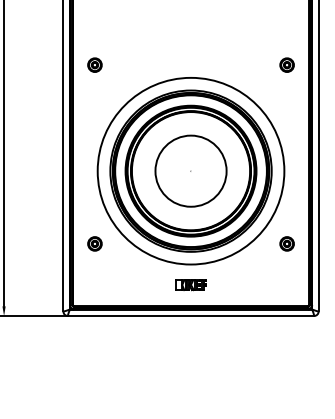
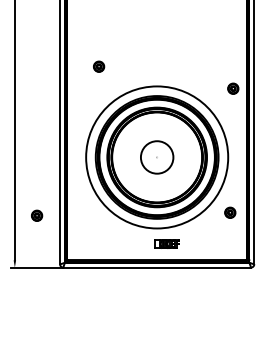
part: (95, 64) -> (99, 66), moved
part: (287, 64) -> (233, 88), moved
circle: (191, 171) -> (157, 157), size x0.6
part: (95, 243) -> (37, 215), moved
part: (190, 284) -> (166, 243), moved

